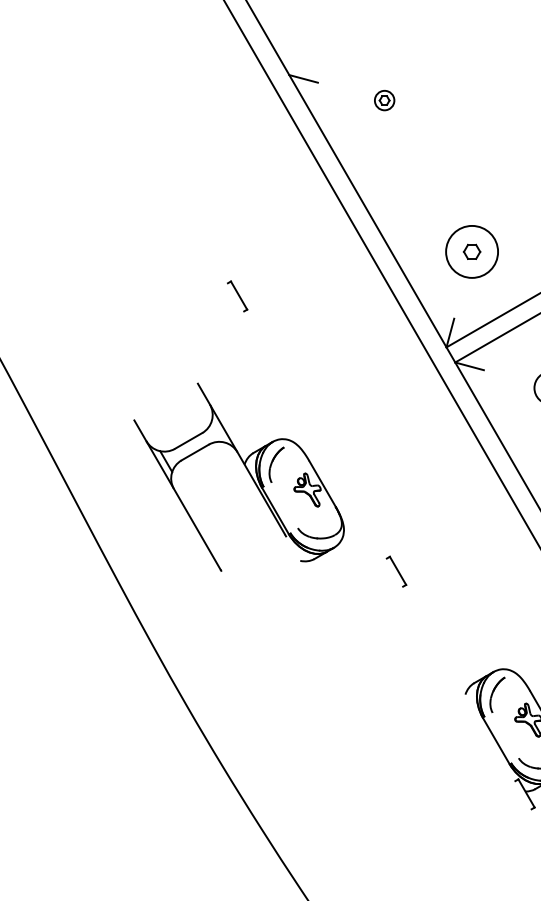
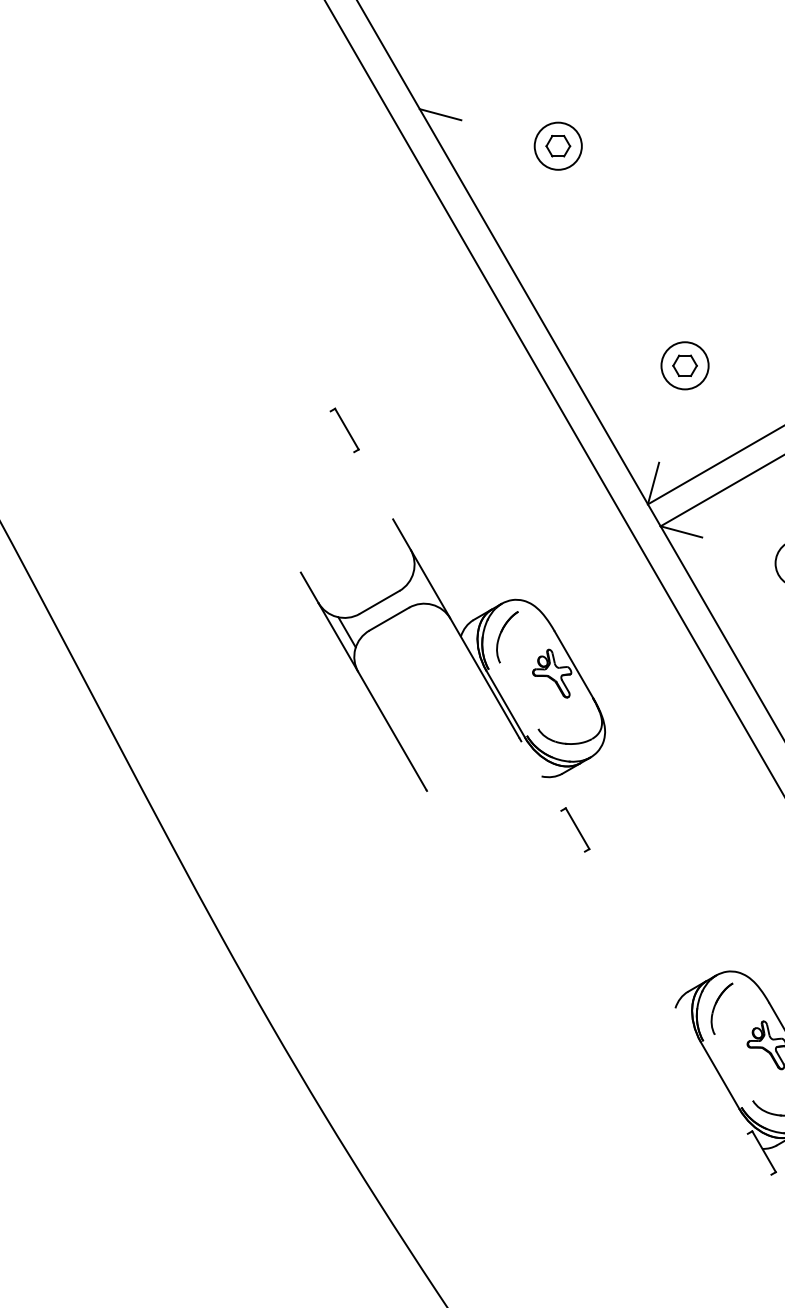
part: (384, 100) -> (557, 146), size x1.67
circle: (471, 251) -> (684, 365), size x0.62
part: (247, 471) -> (465, 646), moved

